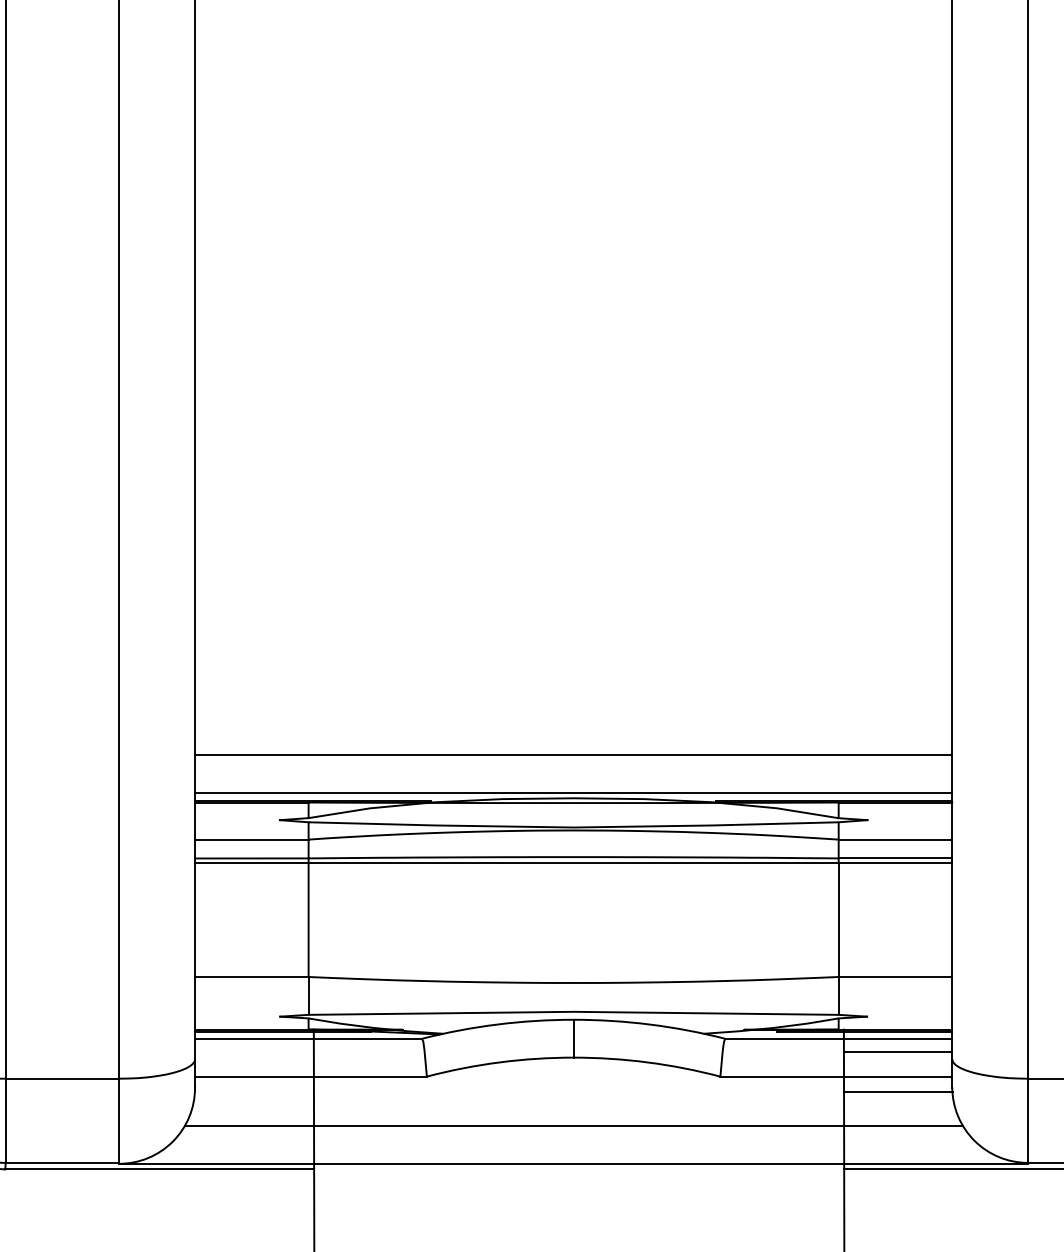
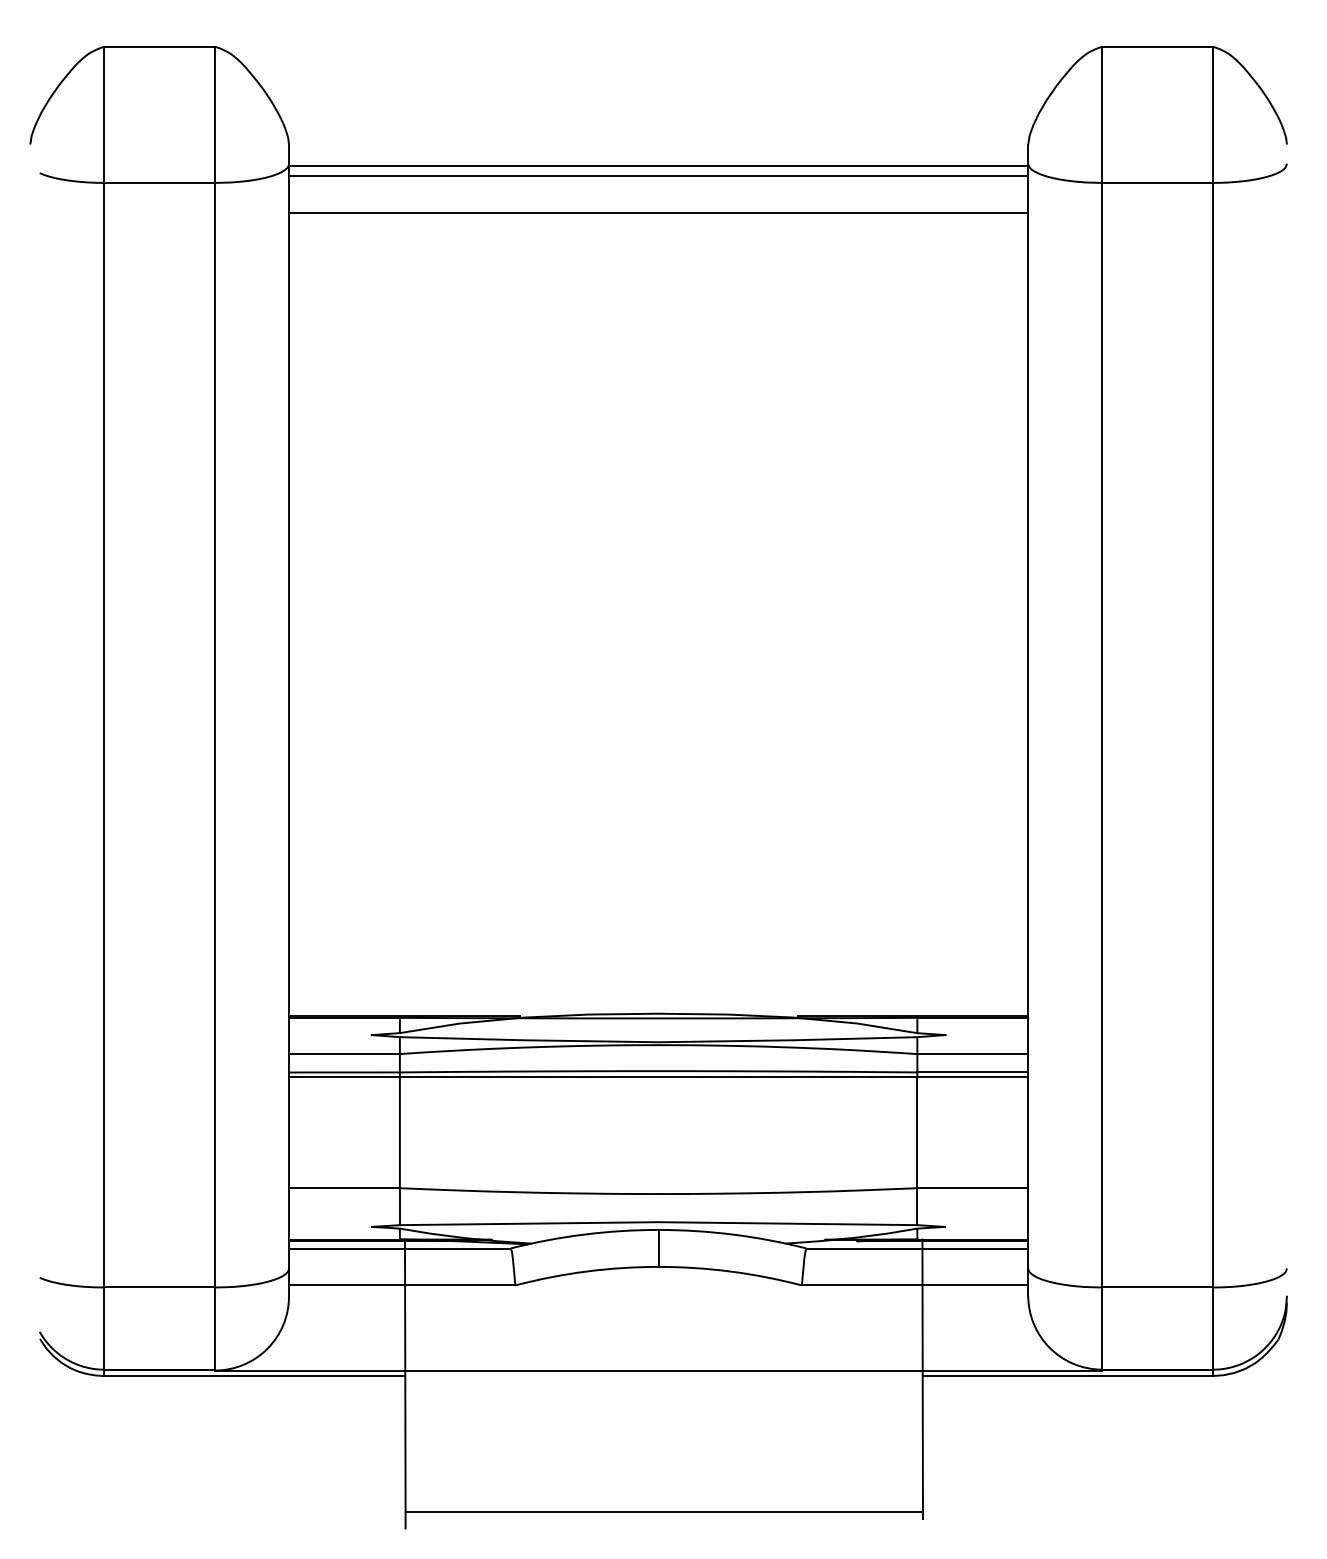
line: (573, 755) -> (658, 971), removed
line: (573, 792) -> (658, 1008), removed
line: (898, 1052) -> (975, 1261), removed
line: (898, 1092) -> (975, 1300), removed
line: (573, 1125) -> (658, 1333), removed

